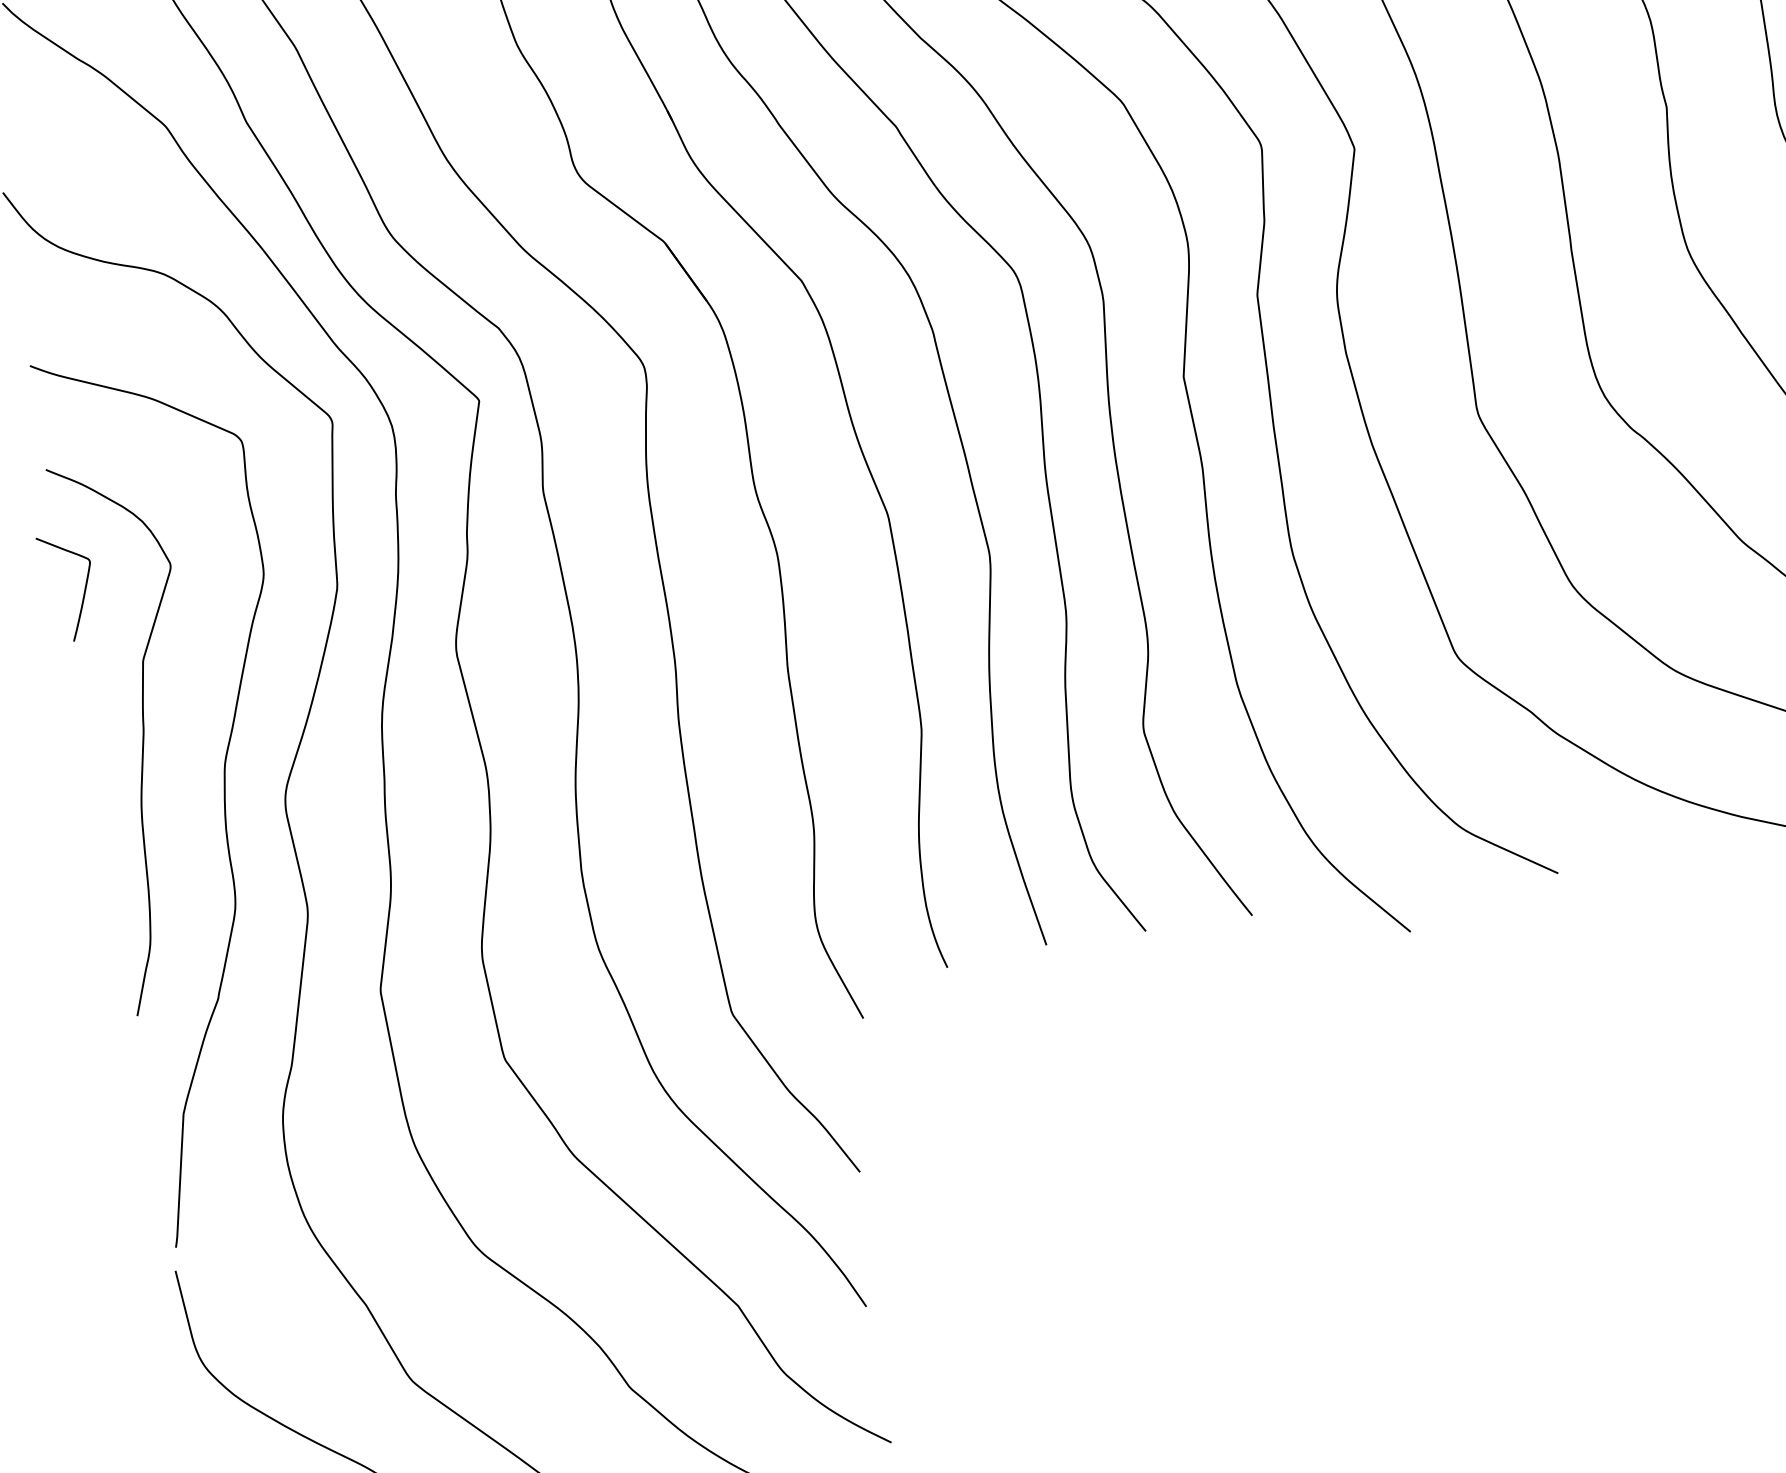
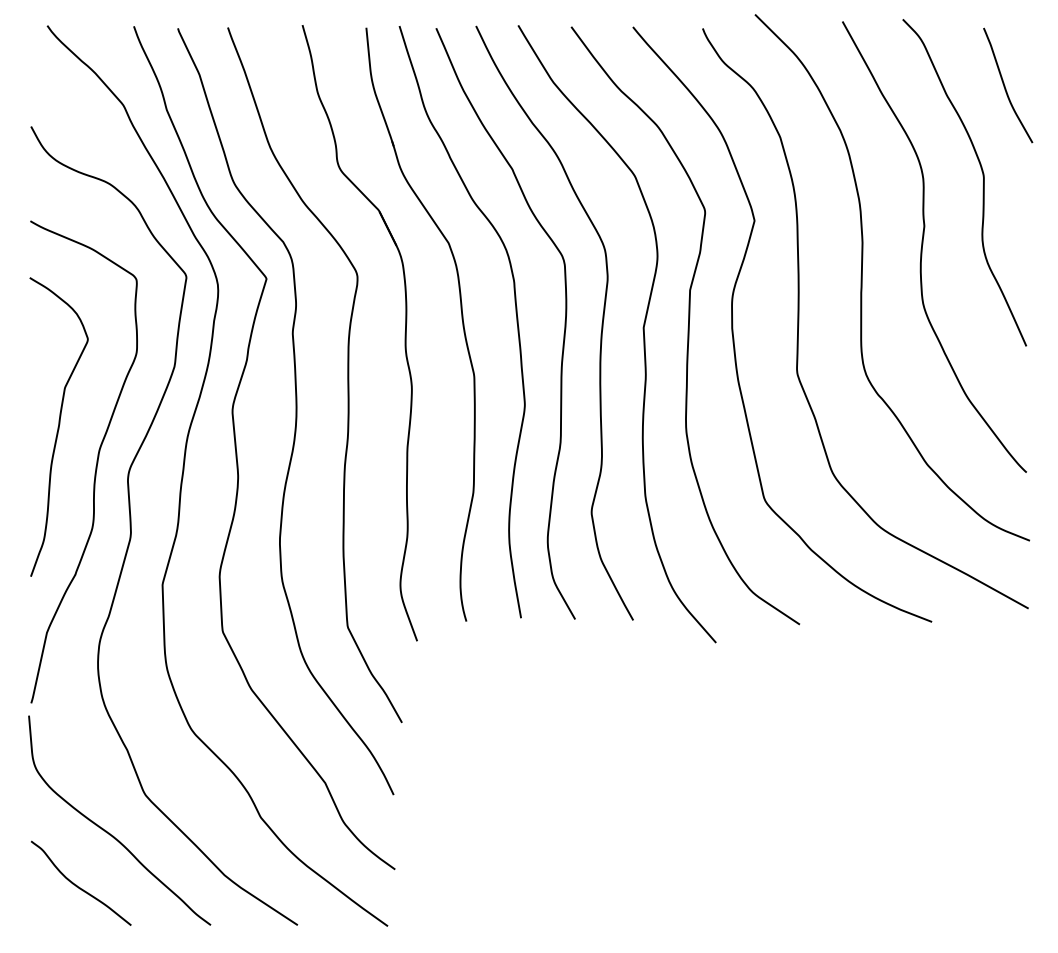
curve: (82, 592) -> (38, 346), removed

